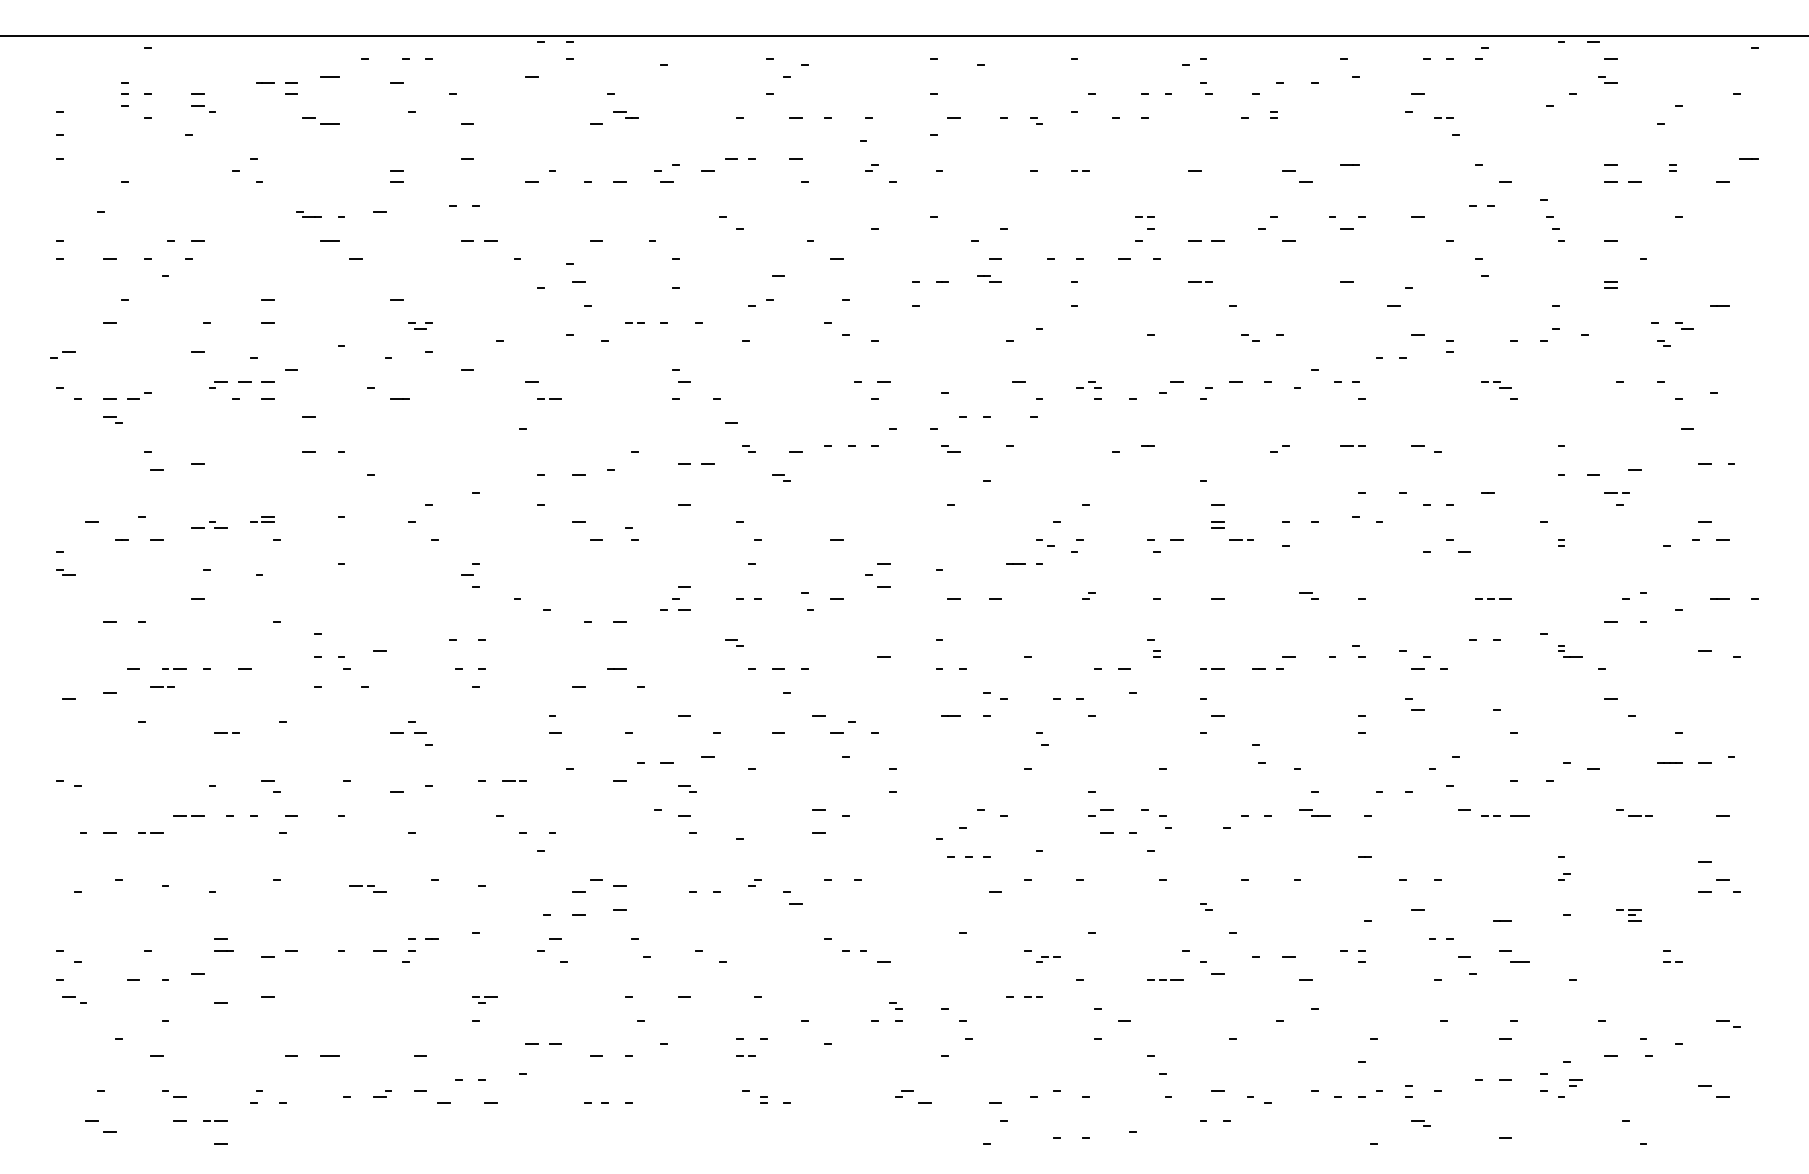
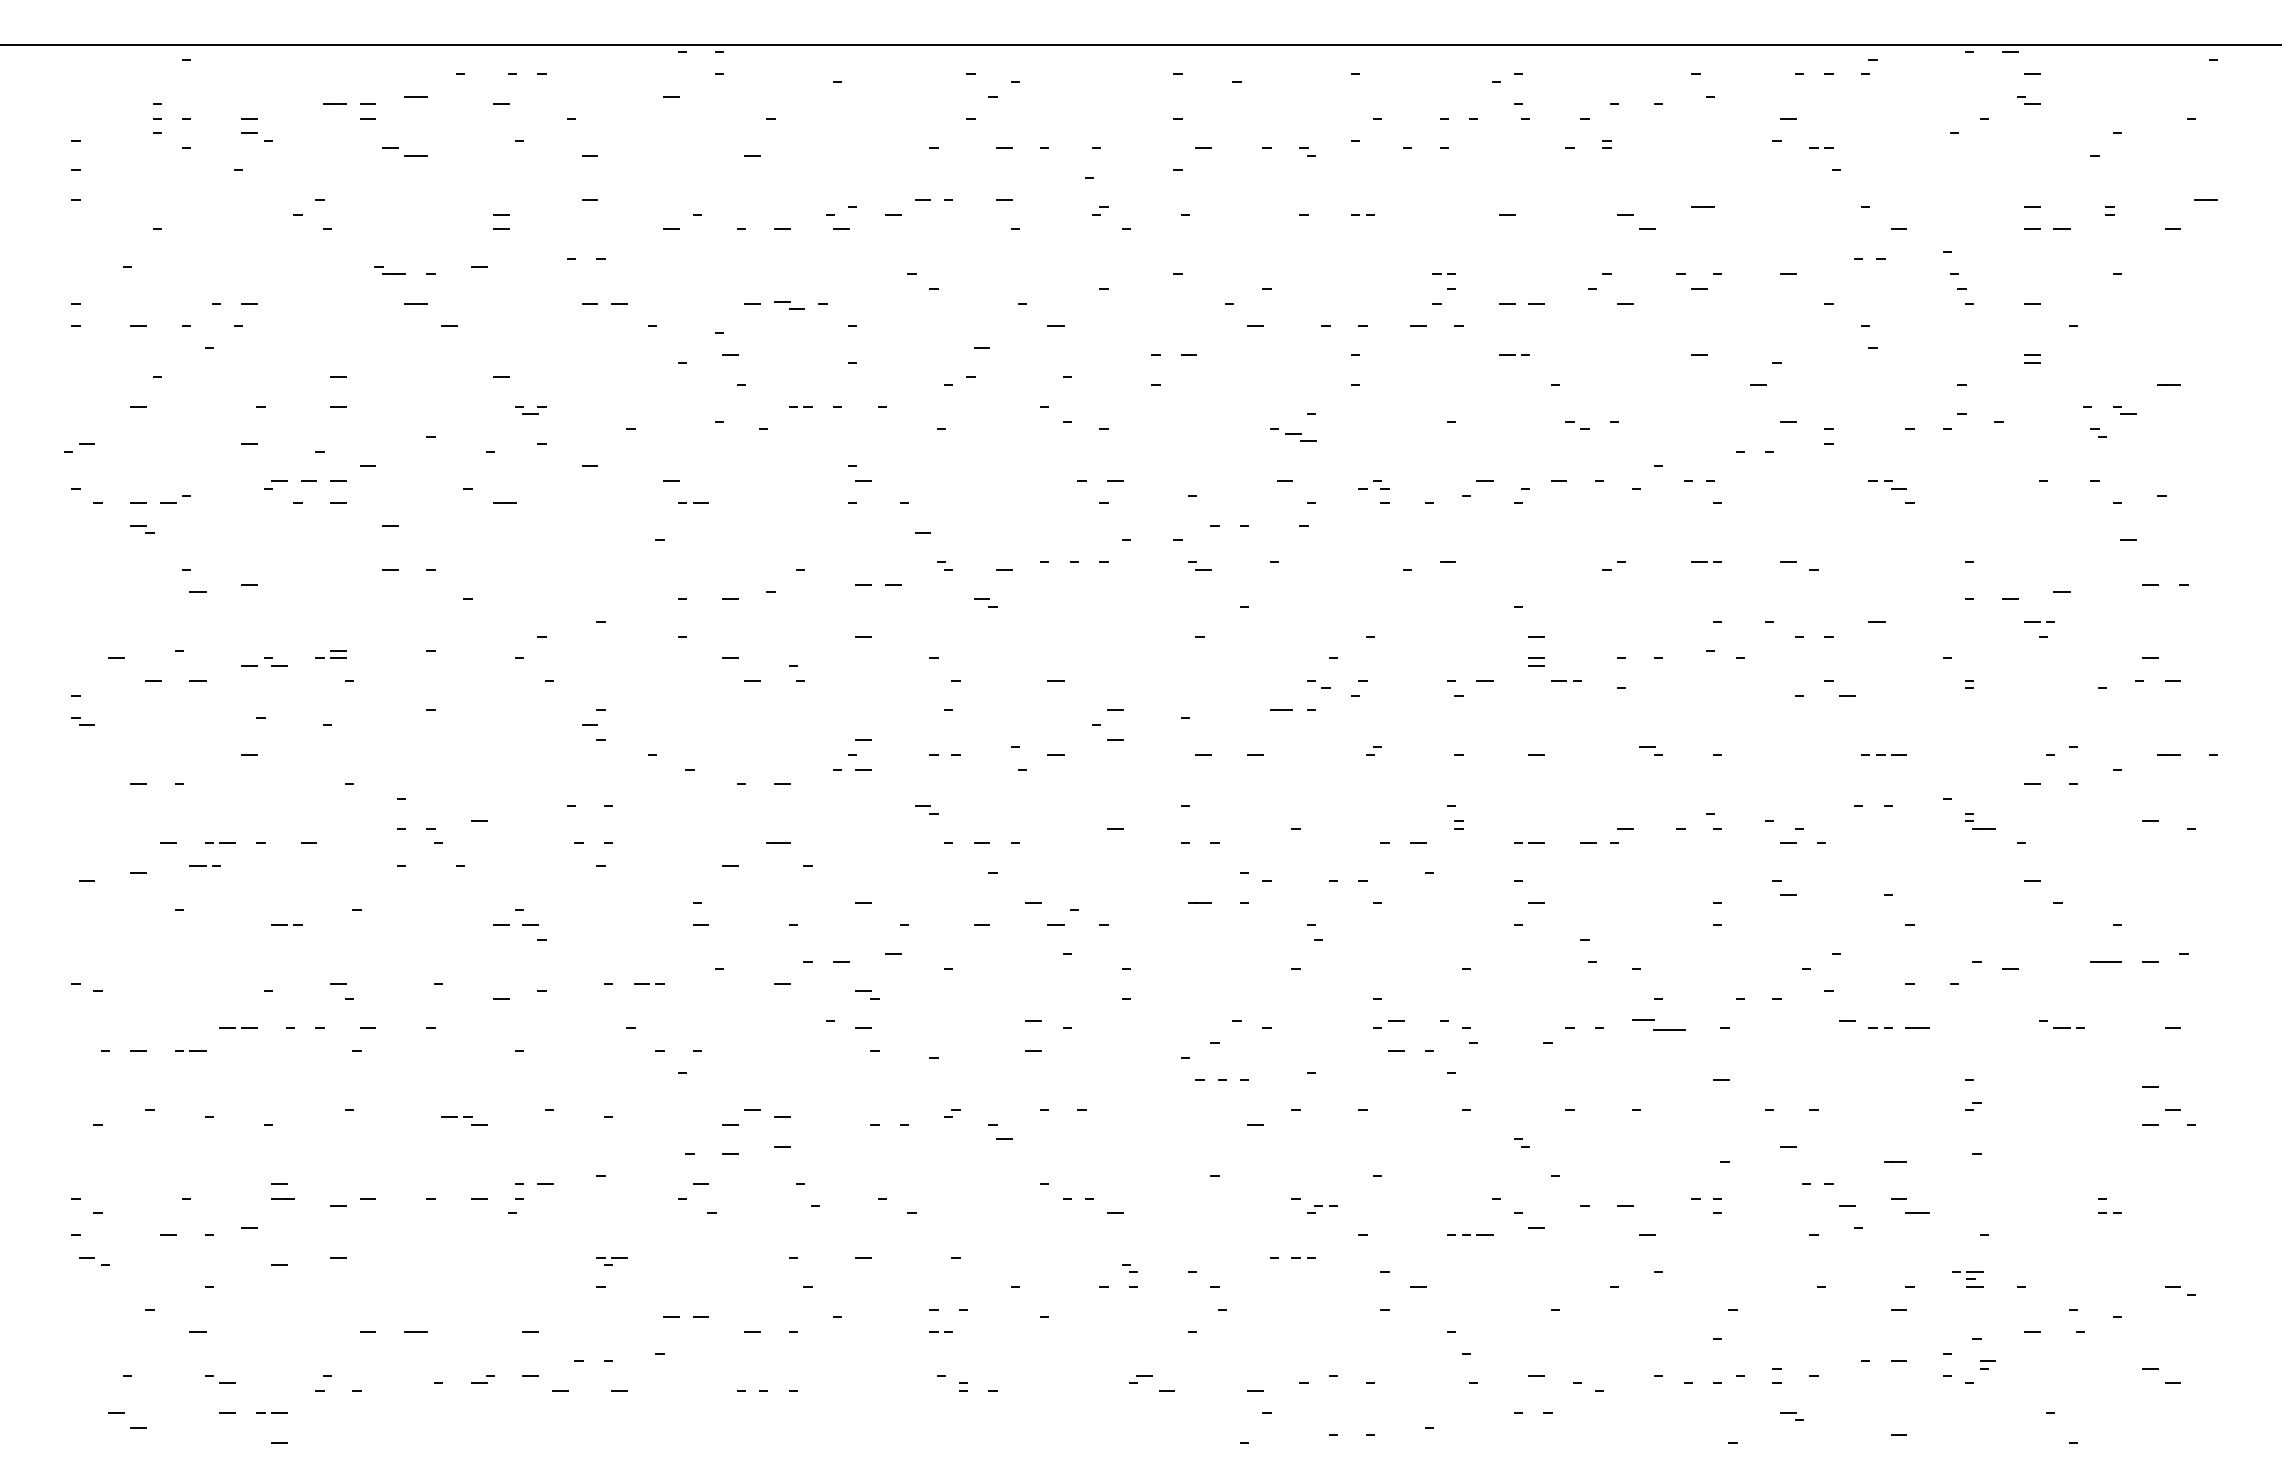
part: (625, 114) -> (789, 305), moved
part: (988, 278) -> (1300, 437), moved
part: (1314, 812) -> (1658, 1024), size x1.4
part: (1628, 915) -> (1967, 1279), moved

